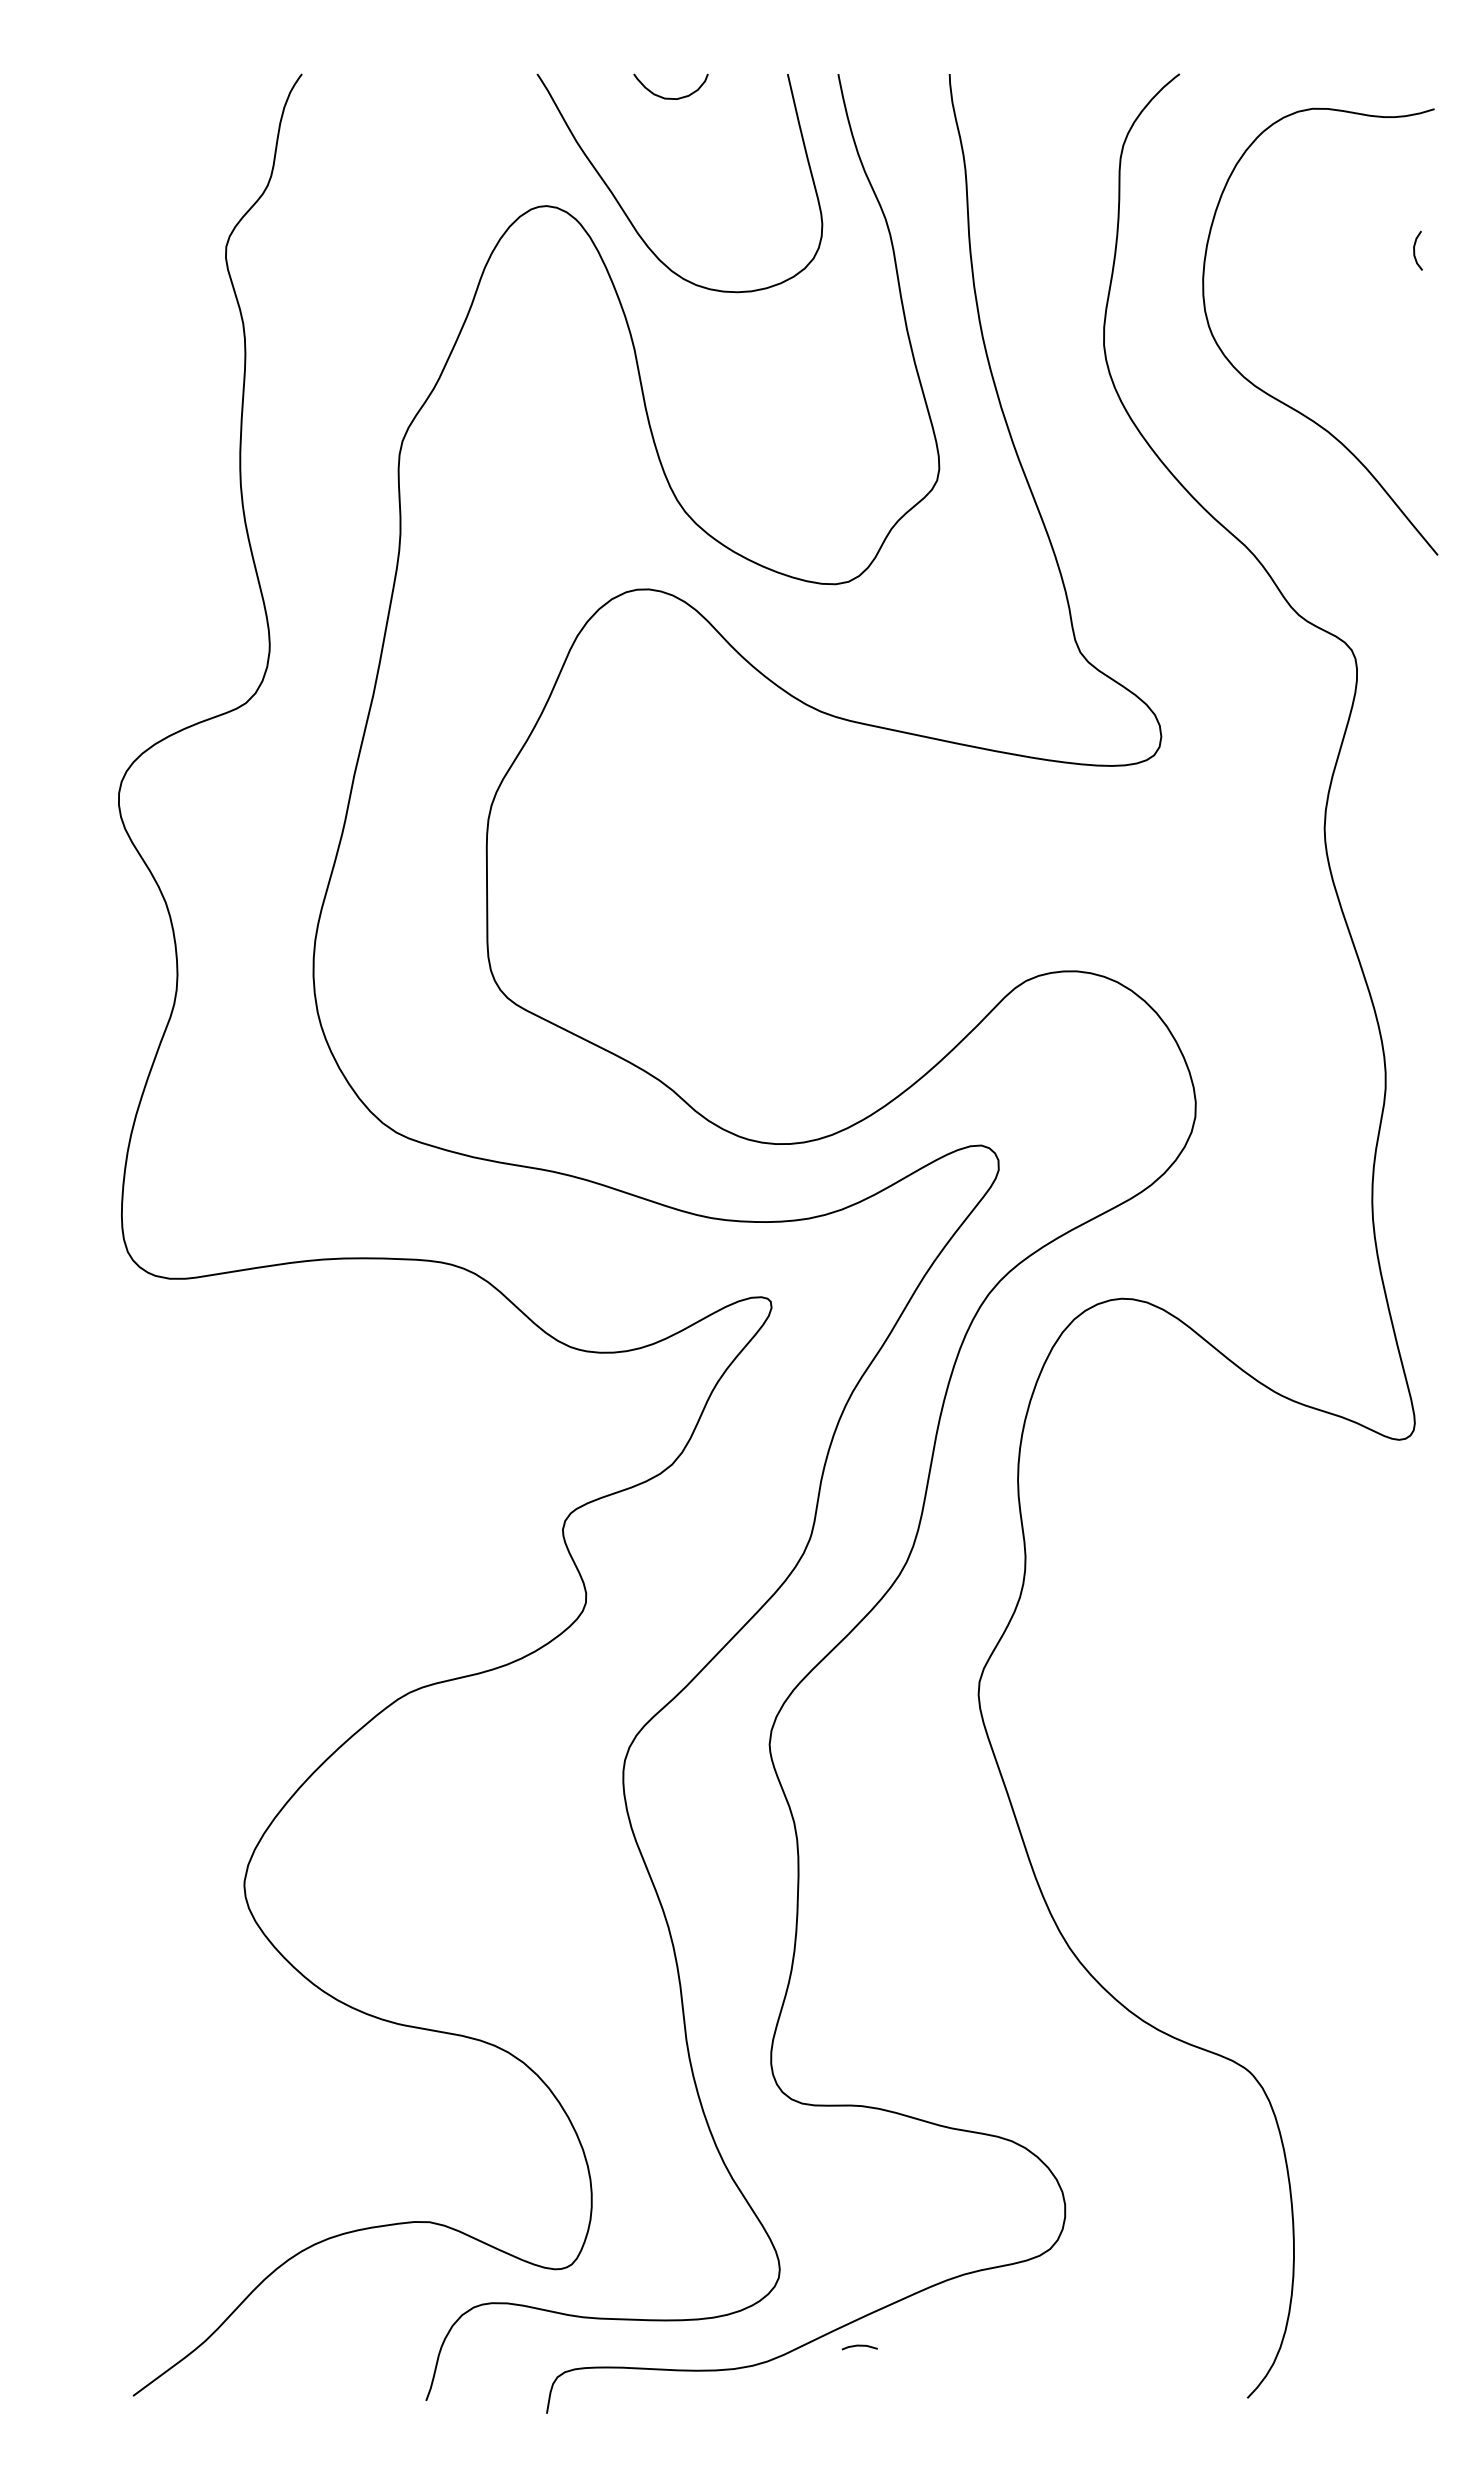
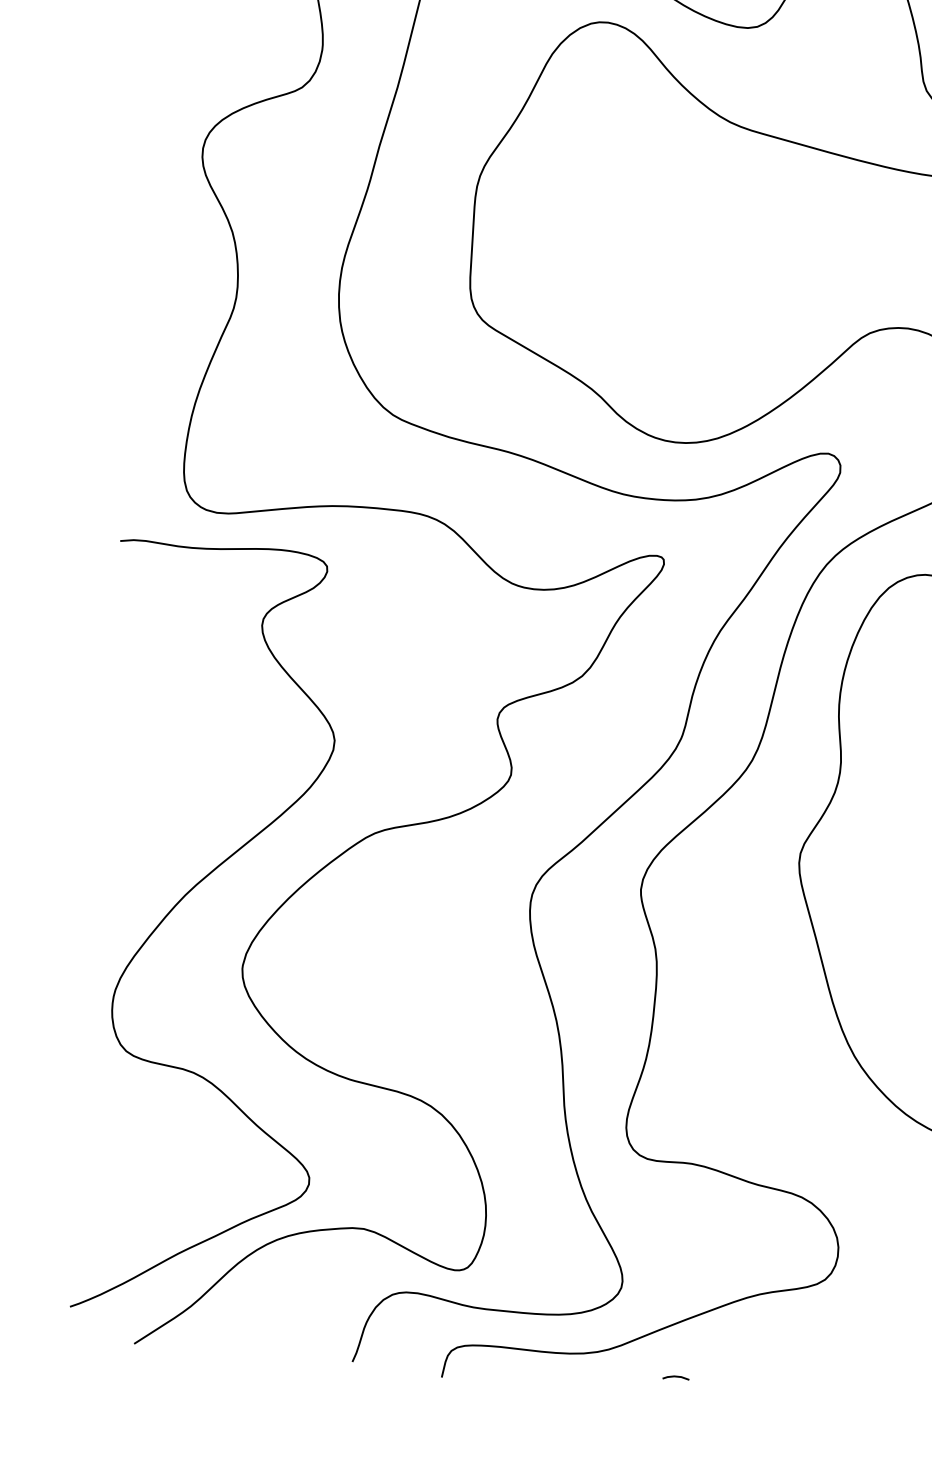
curve: (156, 1800) -> (181, 901), added
line: (859, 2346) -> (675, 1377), moved

